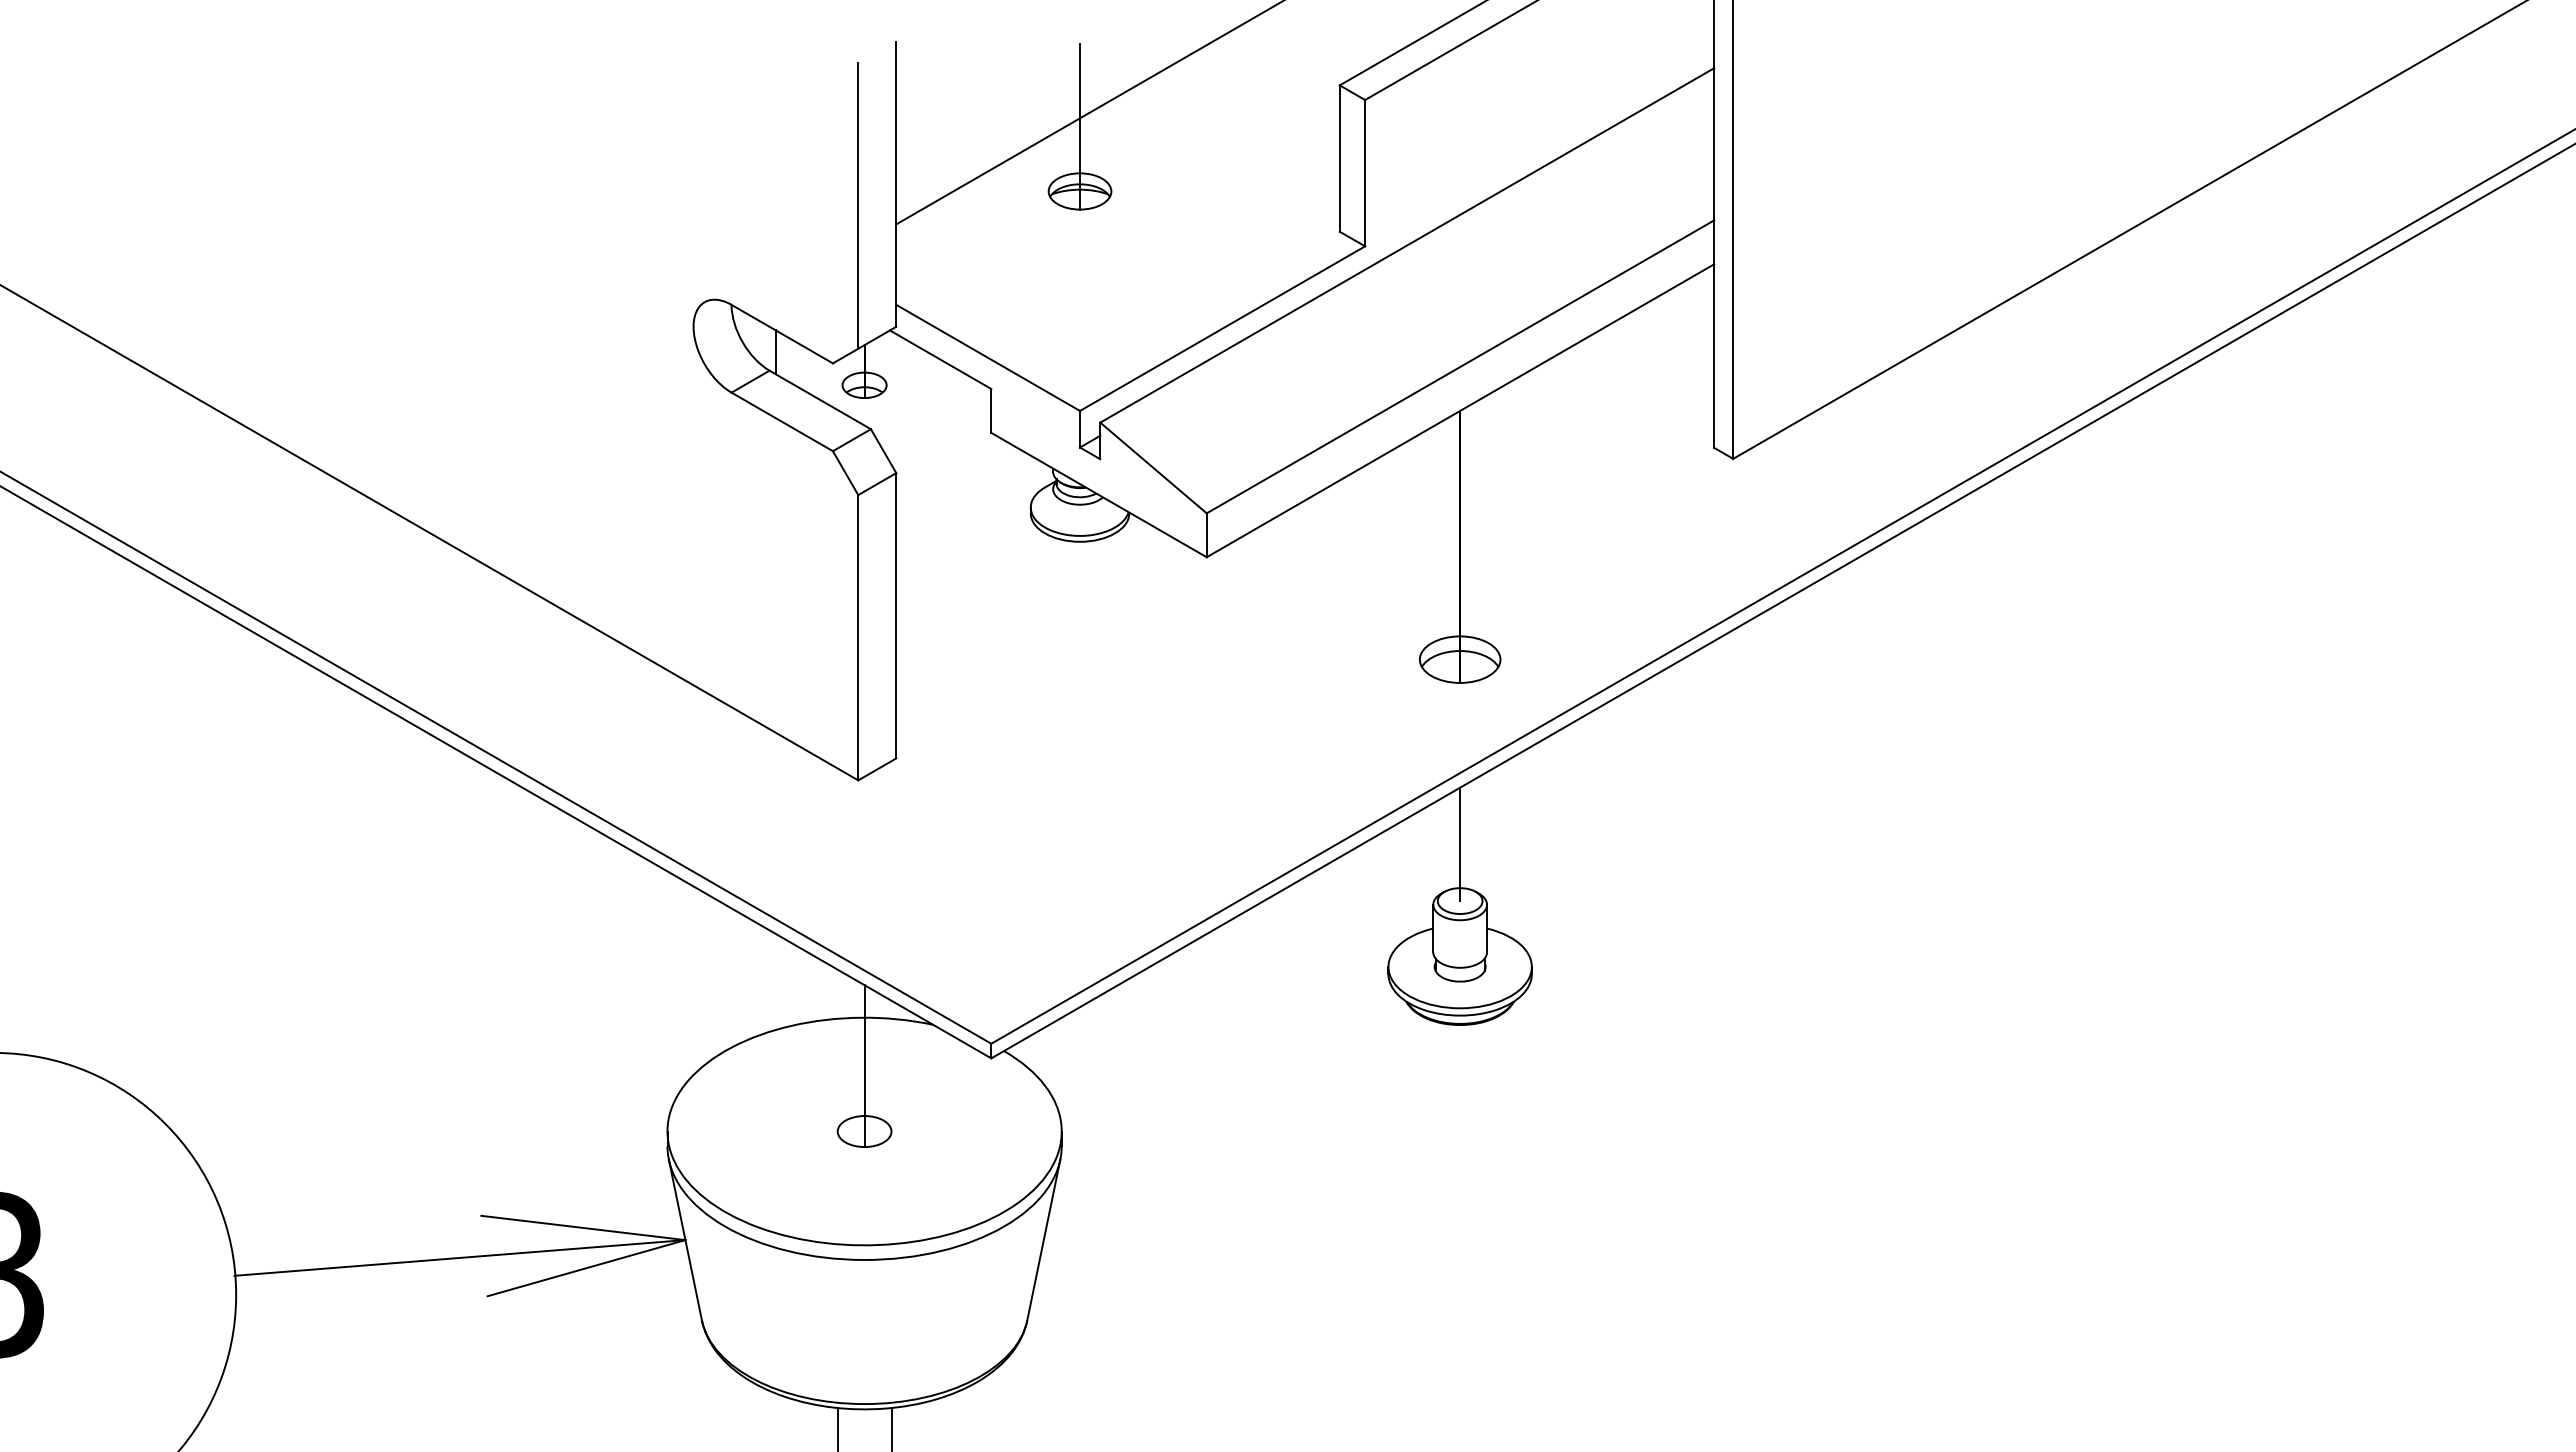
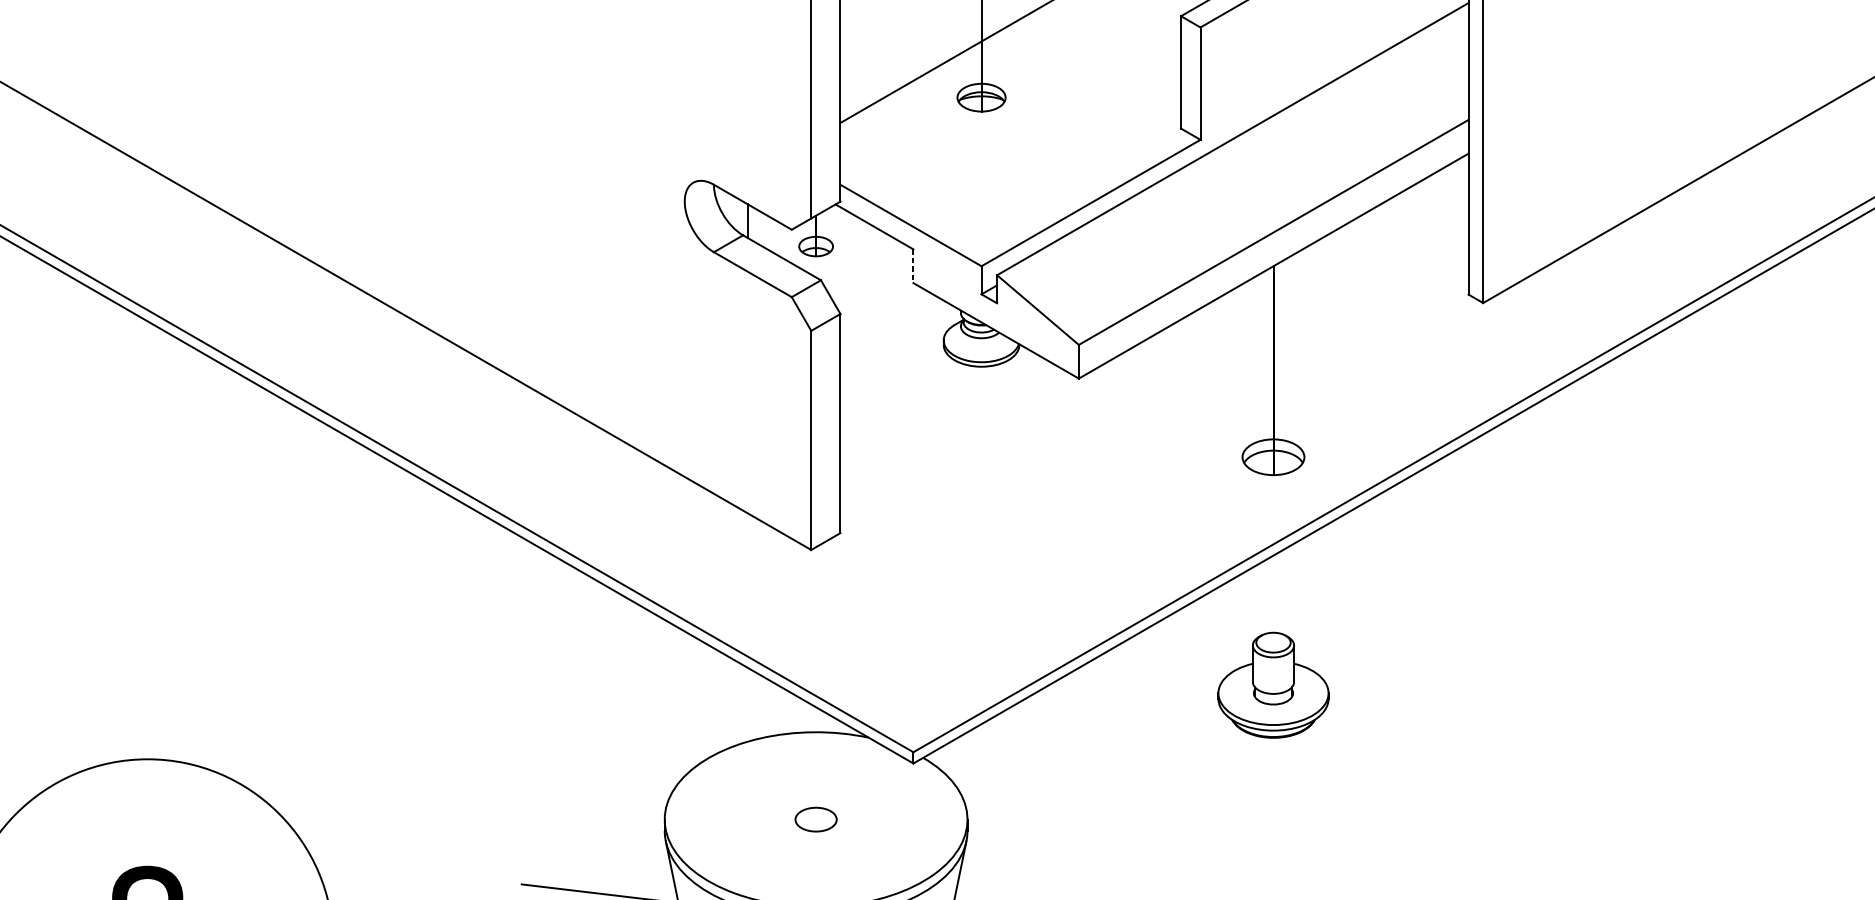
line: (991, 410) -> (913, 265), solid -> dashed
line: (1460, 844) -> (1273, 599), removed
line: (864, 1066) -> (816, 769), removed

